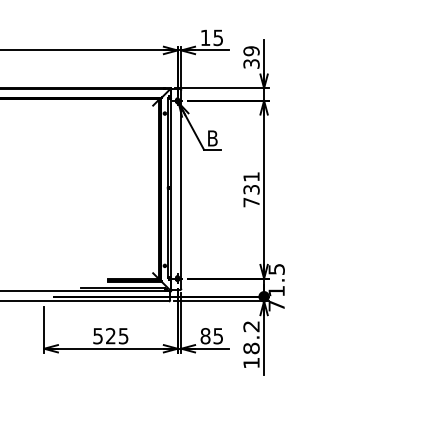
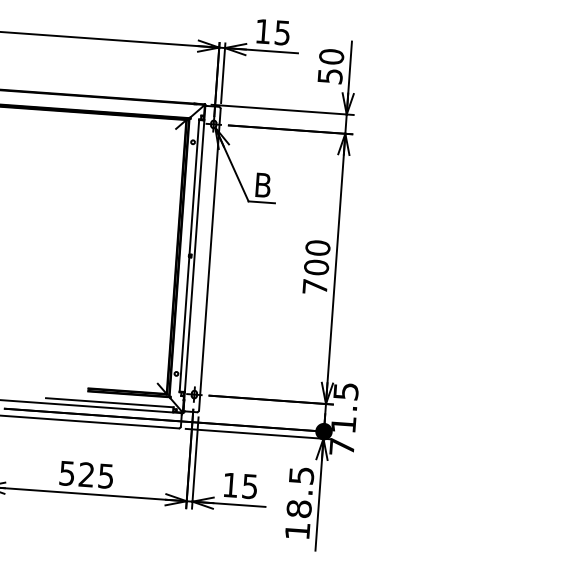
text: (251, 57) -> (330, 66), 39 -> 50
text: (251, 182) -> (317, 256), 731 -> 700
text: (251, 326) -> (301, 475), 18.2 -> 18.5
text: (205, 336) -> (230, 485), 85 -> 15

